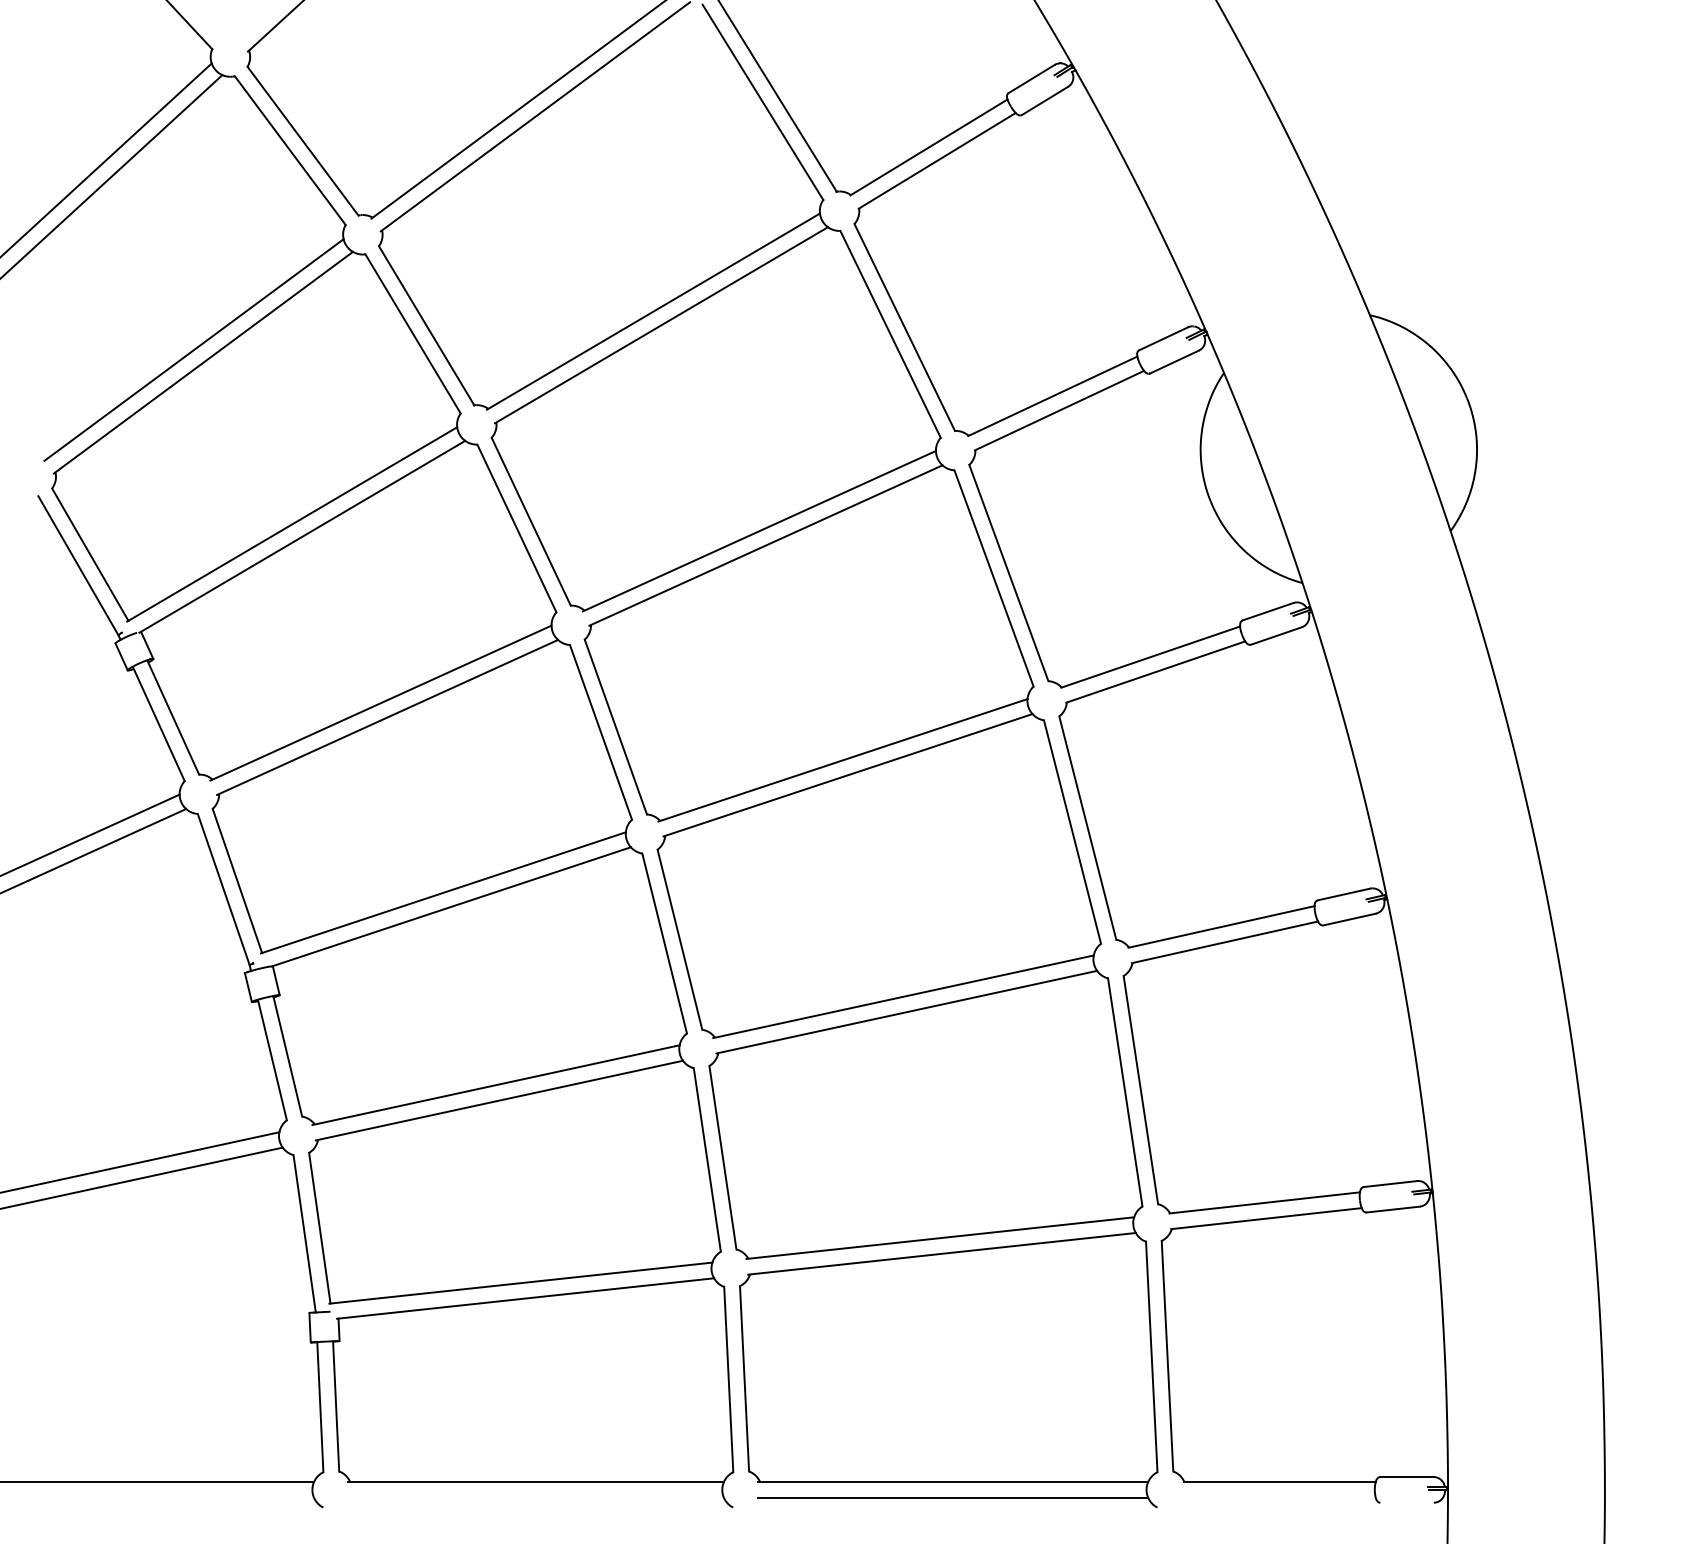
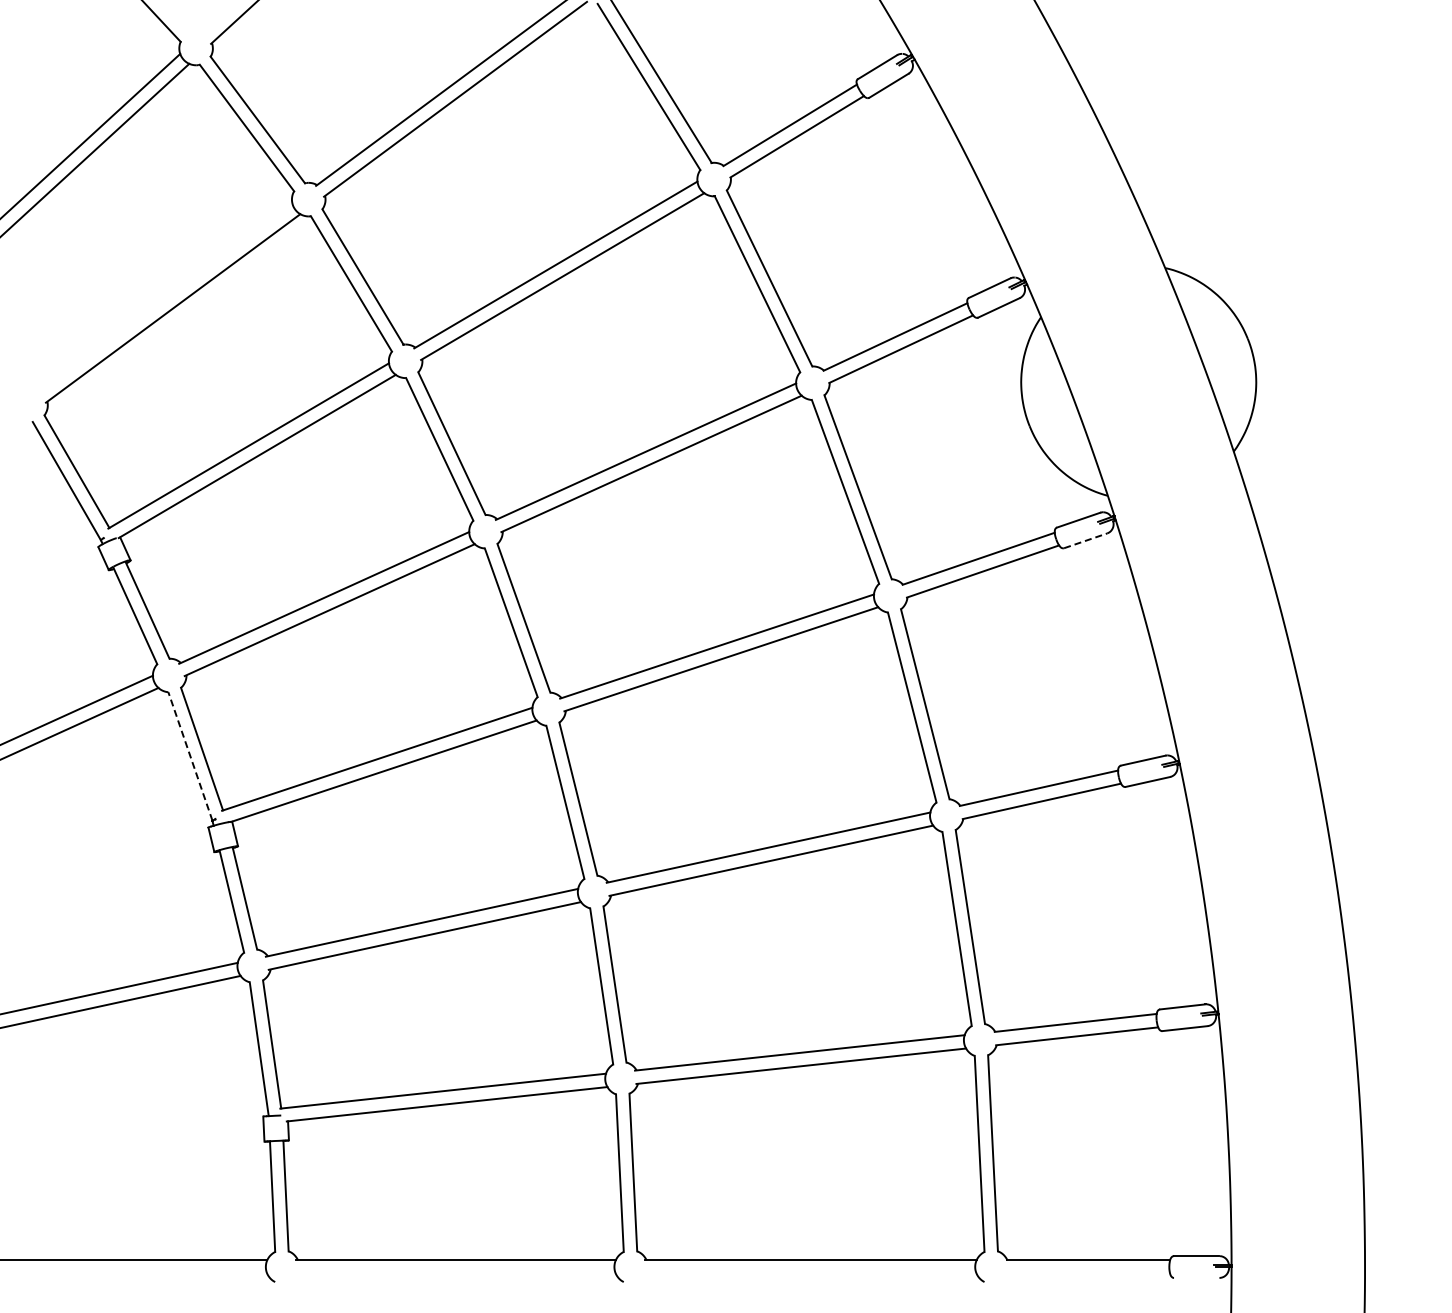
line: (193, 349) -> (164, 297), removed
line: (1276, 635) -> (1085, 540), solid -> dashed
line: (223, 889) -> (190, 756), solid -> dashed
line: (952, 1497) -> (810, 1273), removed

